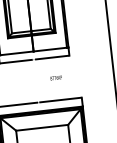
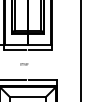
text: (56, 78) -> (24, 64), moved

